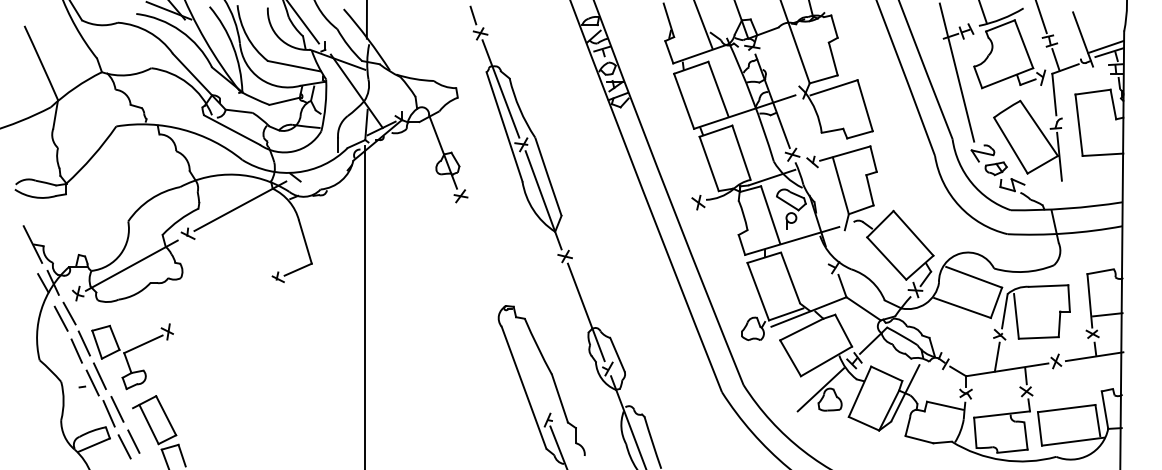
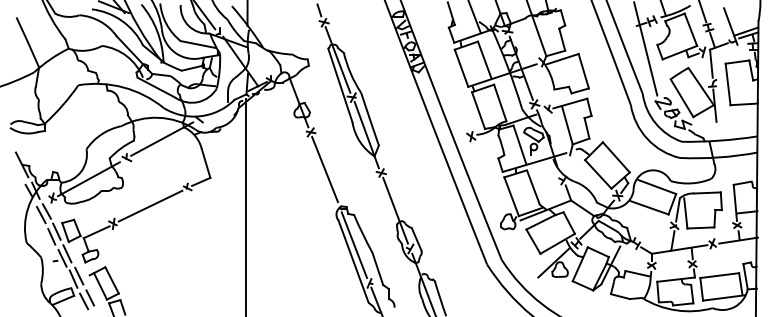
line: (480, 251) -> (324, 169), added
line: (223, 304) -> (150, 205), added
line: (525, 363) -> (354, 245), added

